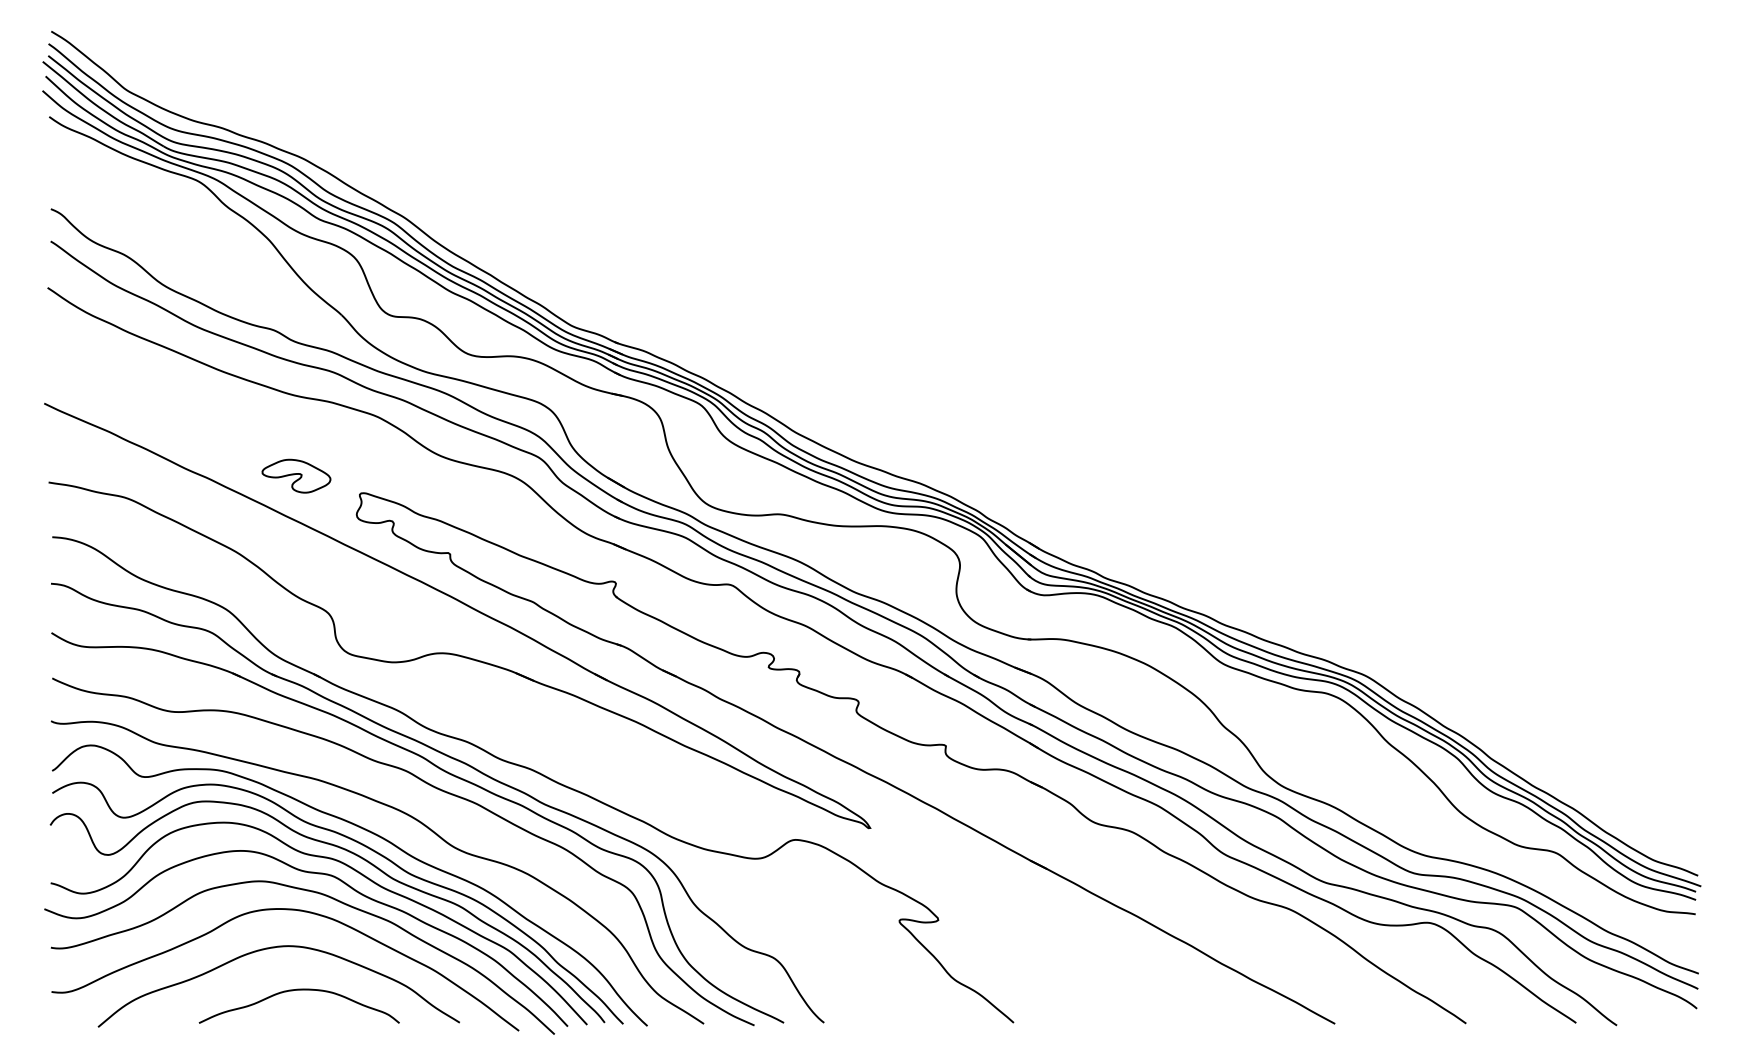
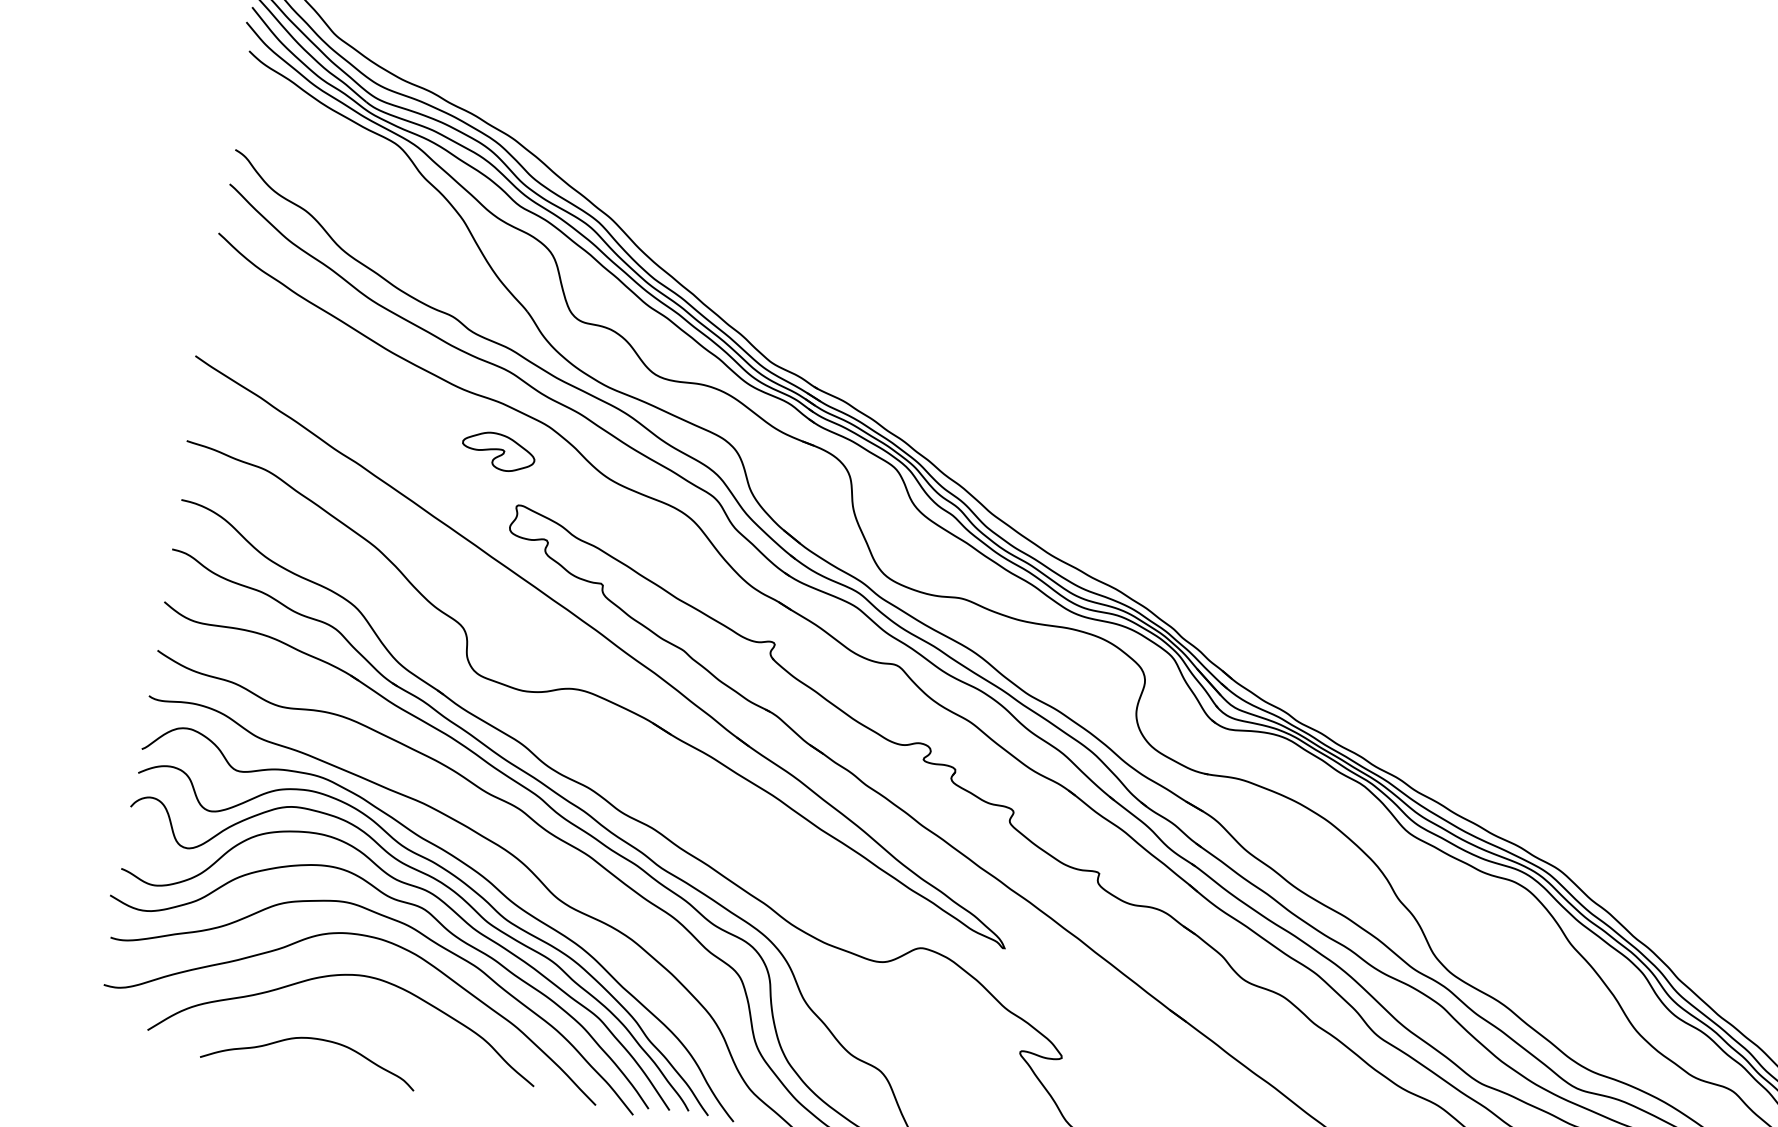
part: (296, 475) -> (498, 451), moved
curve: (298, 990) -> (311, 1039), moved

